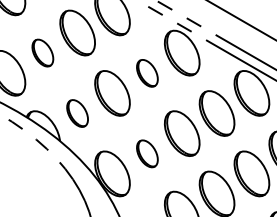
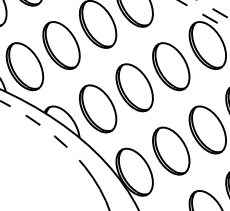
part: (42, 52) -> (61, 44), size x1.67
part: (147, 73) -> (171, 66), size x1.67
part: (77, 113) -> (97, 108), size x1.67
part: (147, 153) -> (171, 150), size x1.67

